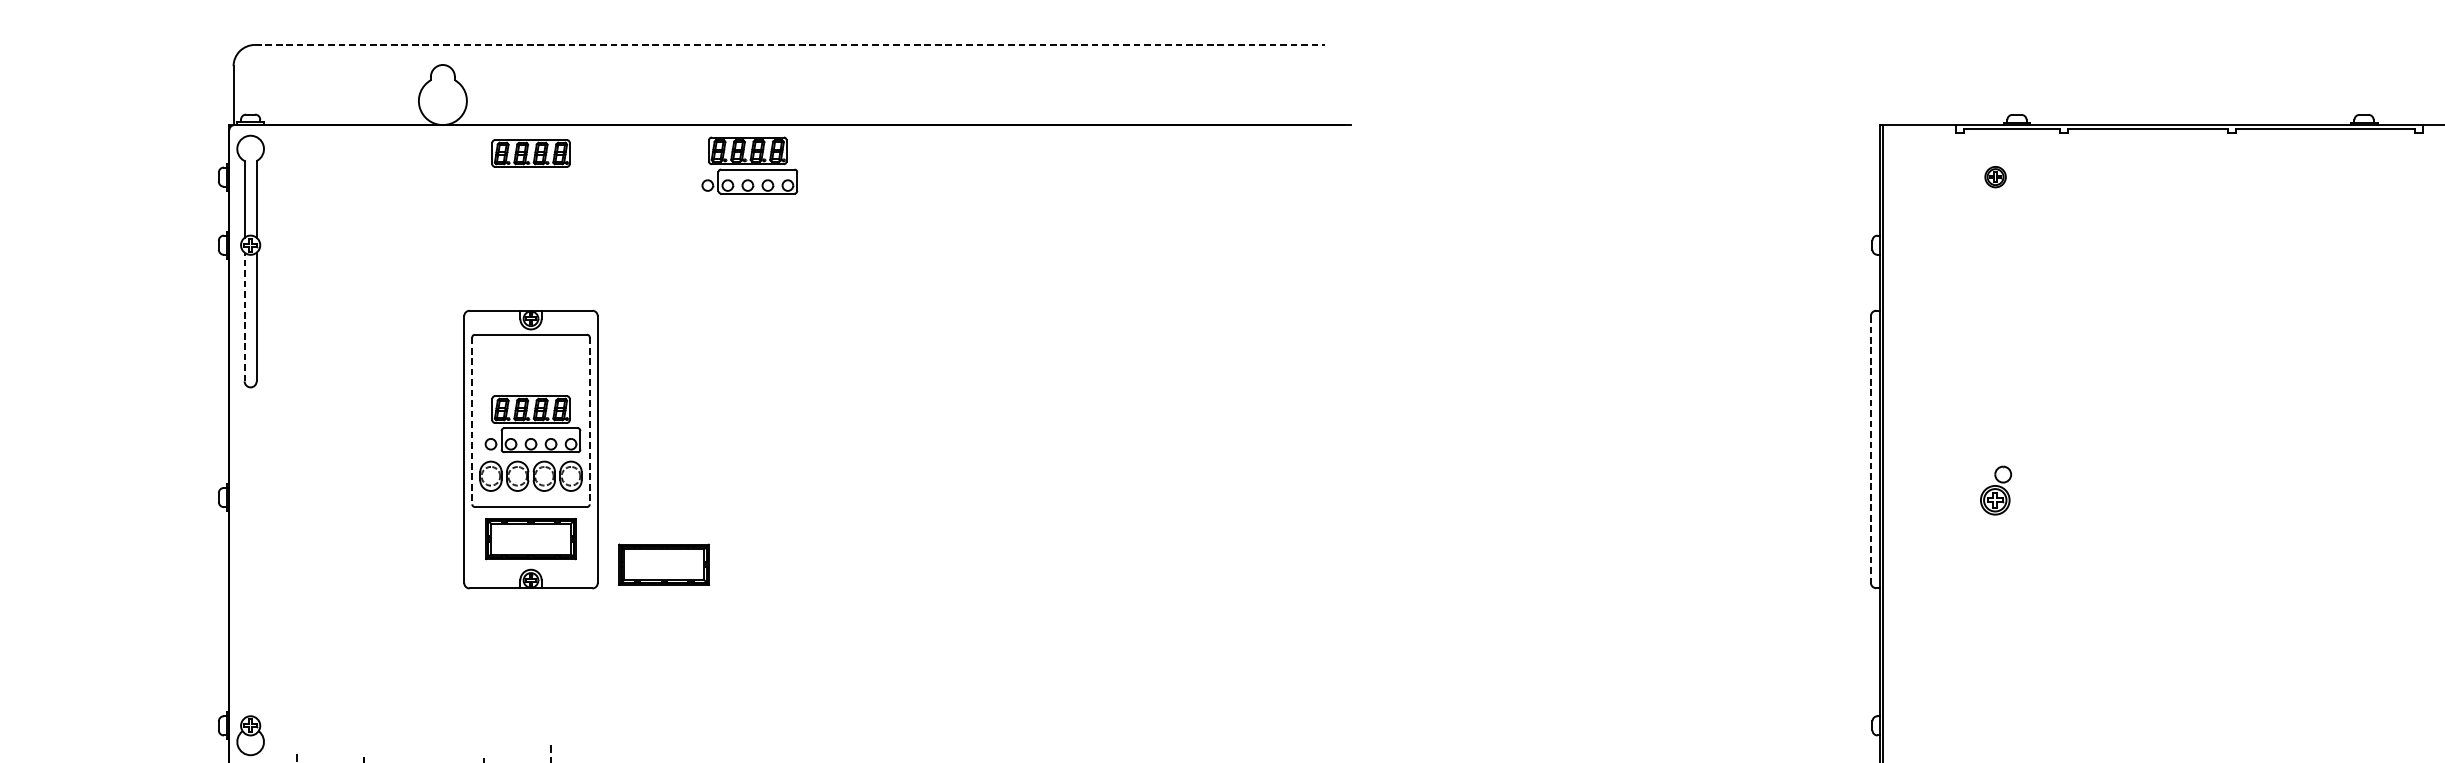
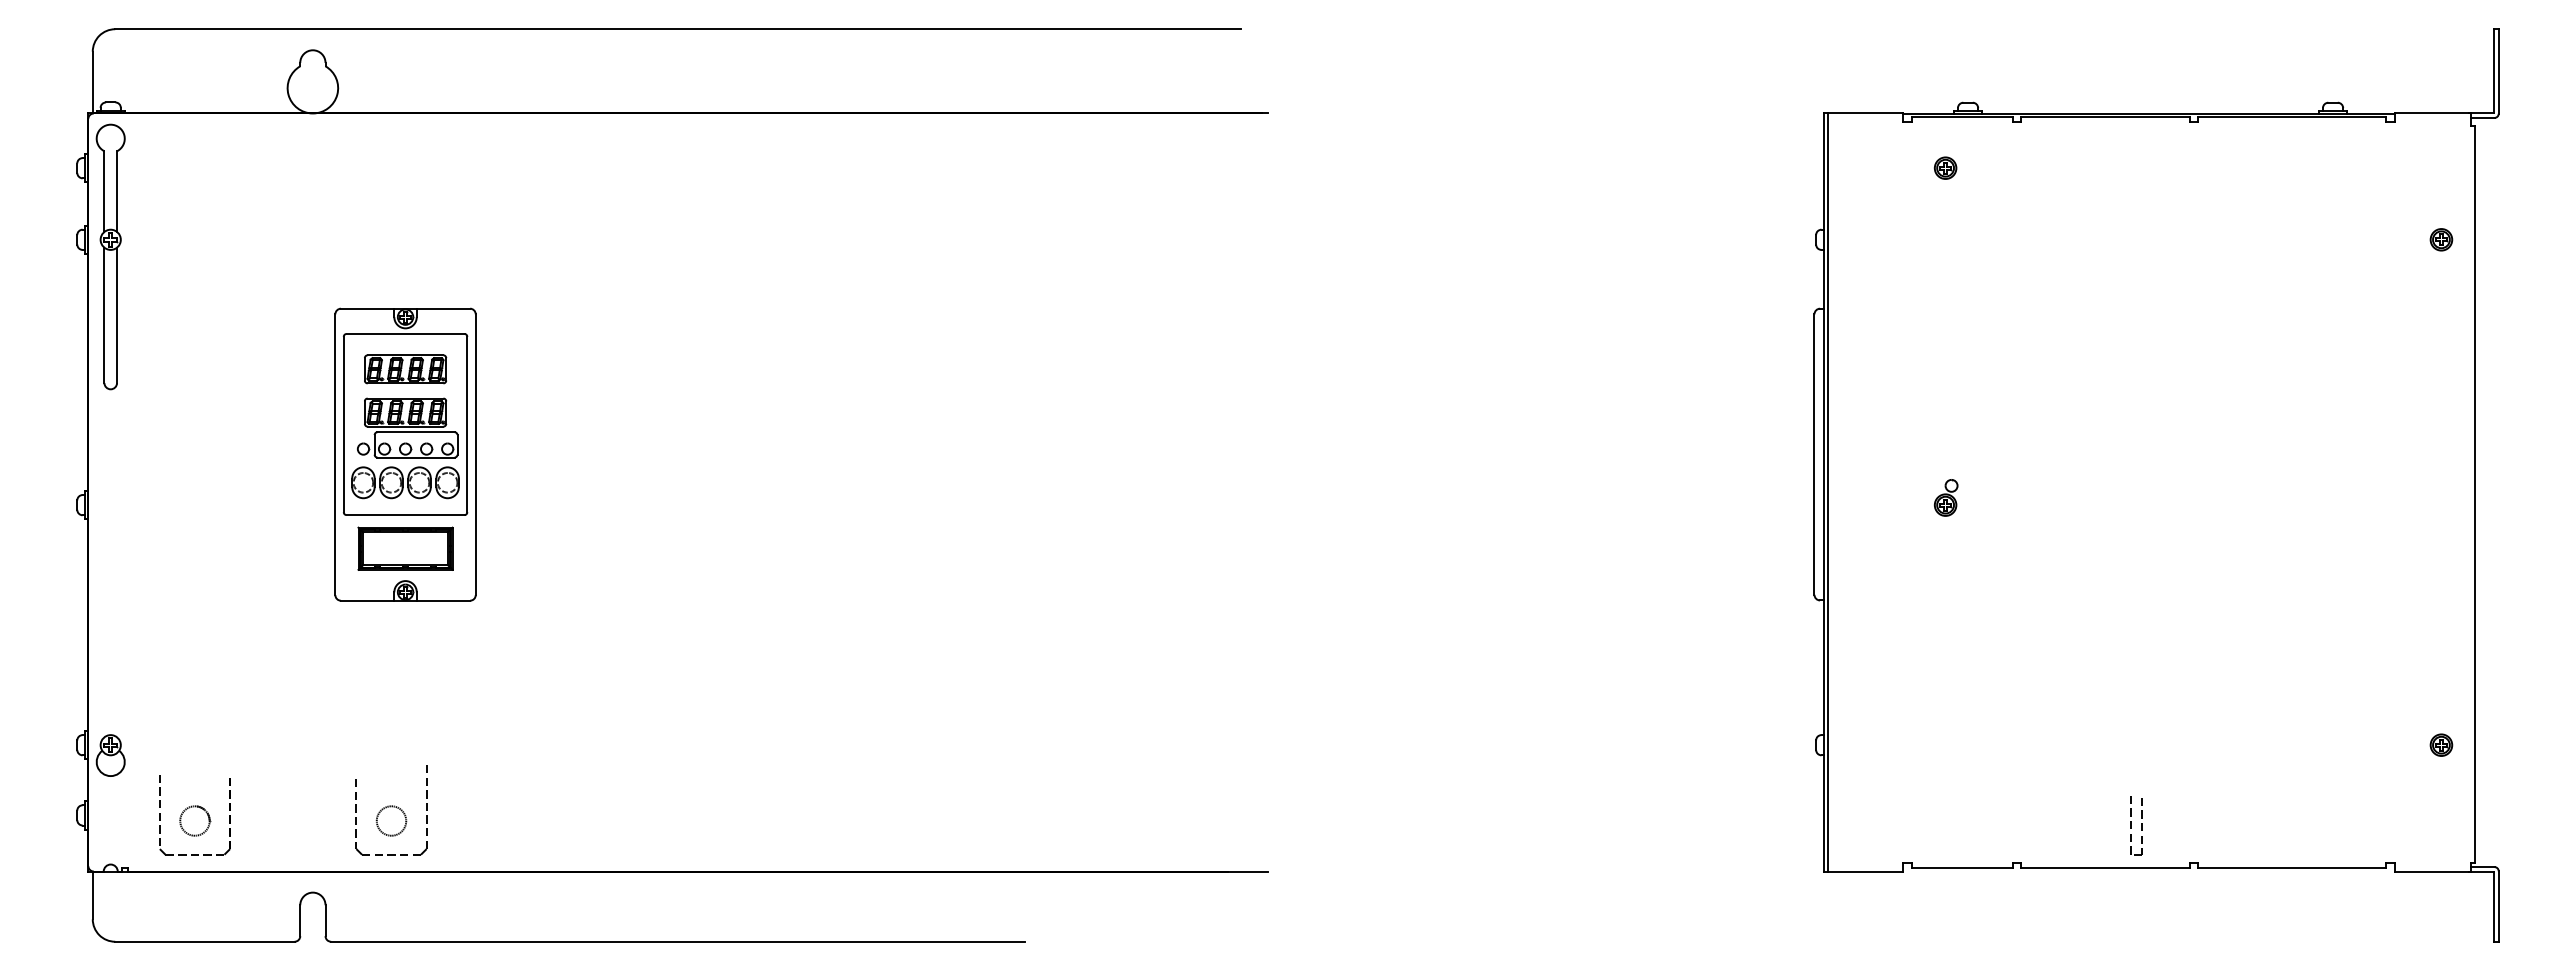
line: (789, 45) -> (677, 29), dashed -> solid
part: (530, 153) -> (405, 369), moved
part: (749, 165) -> (635, 155), removed
line: (244, 317) -> (104, 315), dashed -> solid
line: (472, 420) -> (343, 424), dashed -> solid
line: (589, 420) -> (467, 424), dashed -> solid
line: (1870, 450) -> (1814, 455), dashed -> solid
part: (1996, 490) -> (1946, 497), size x0.71
part: (664, 564) -> (545, 575), removed

